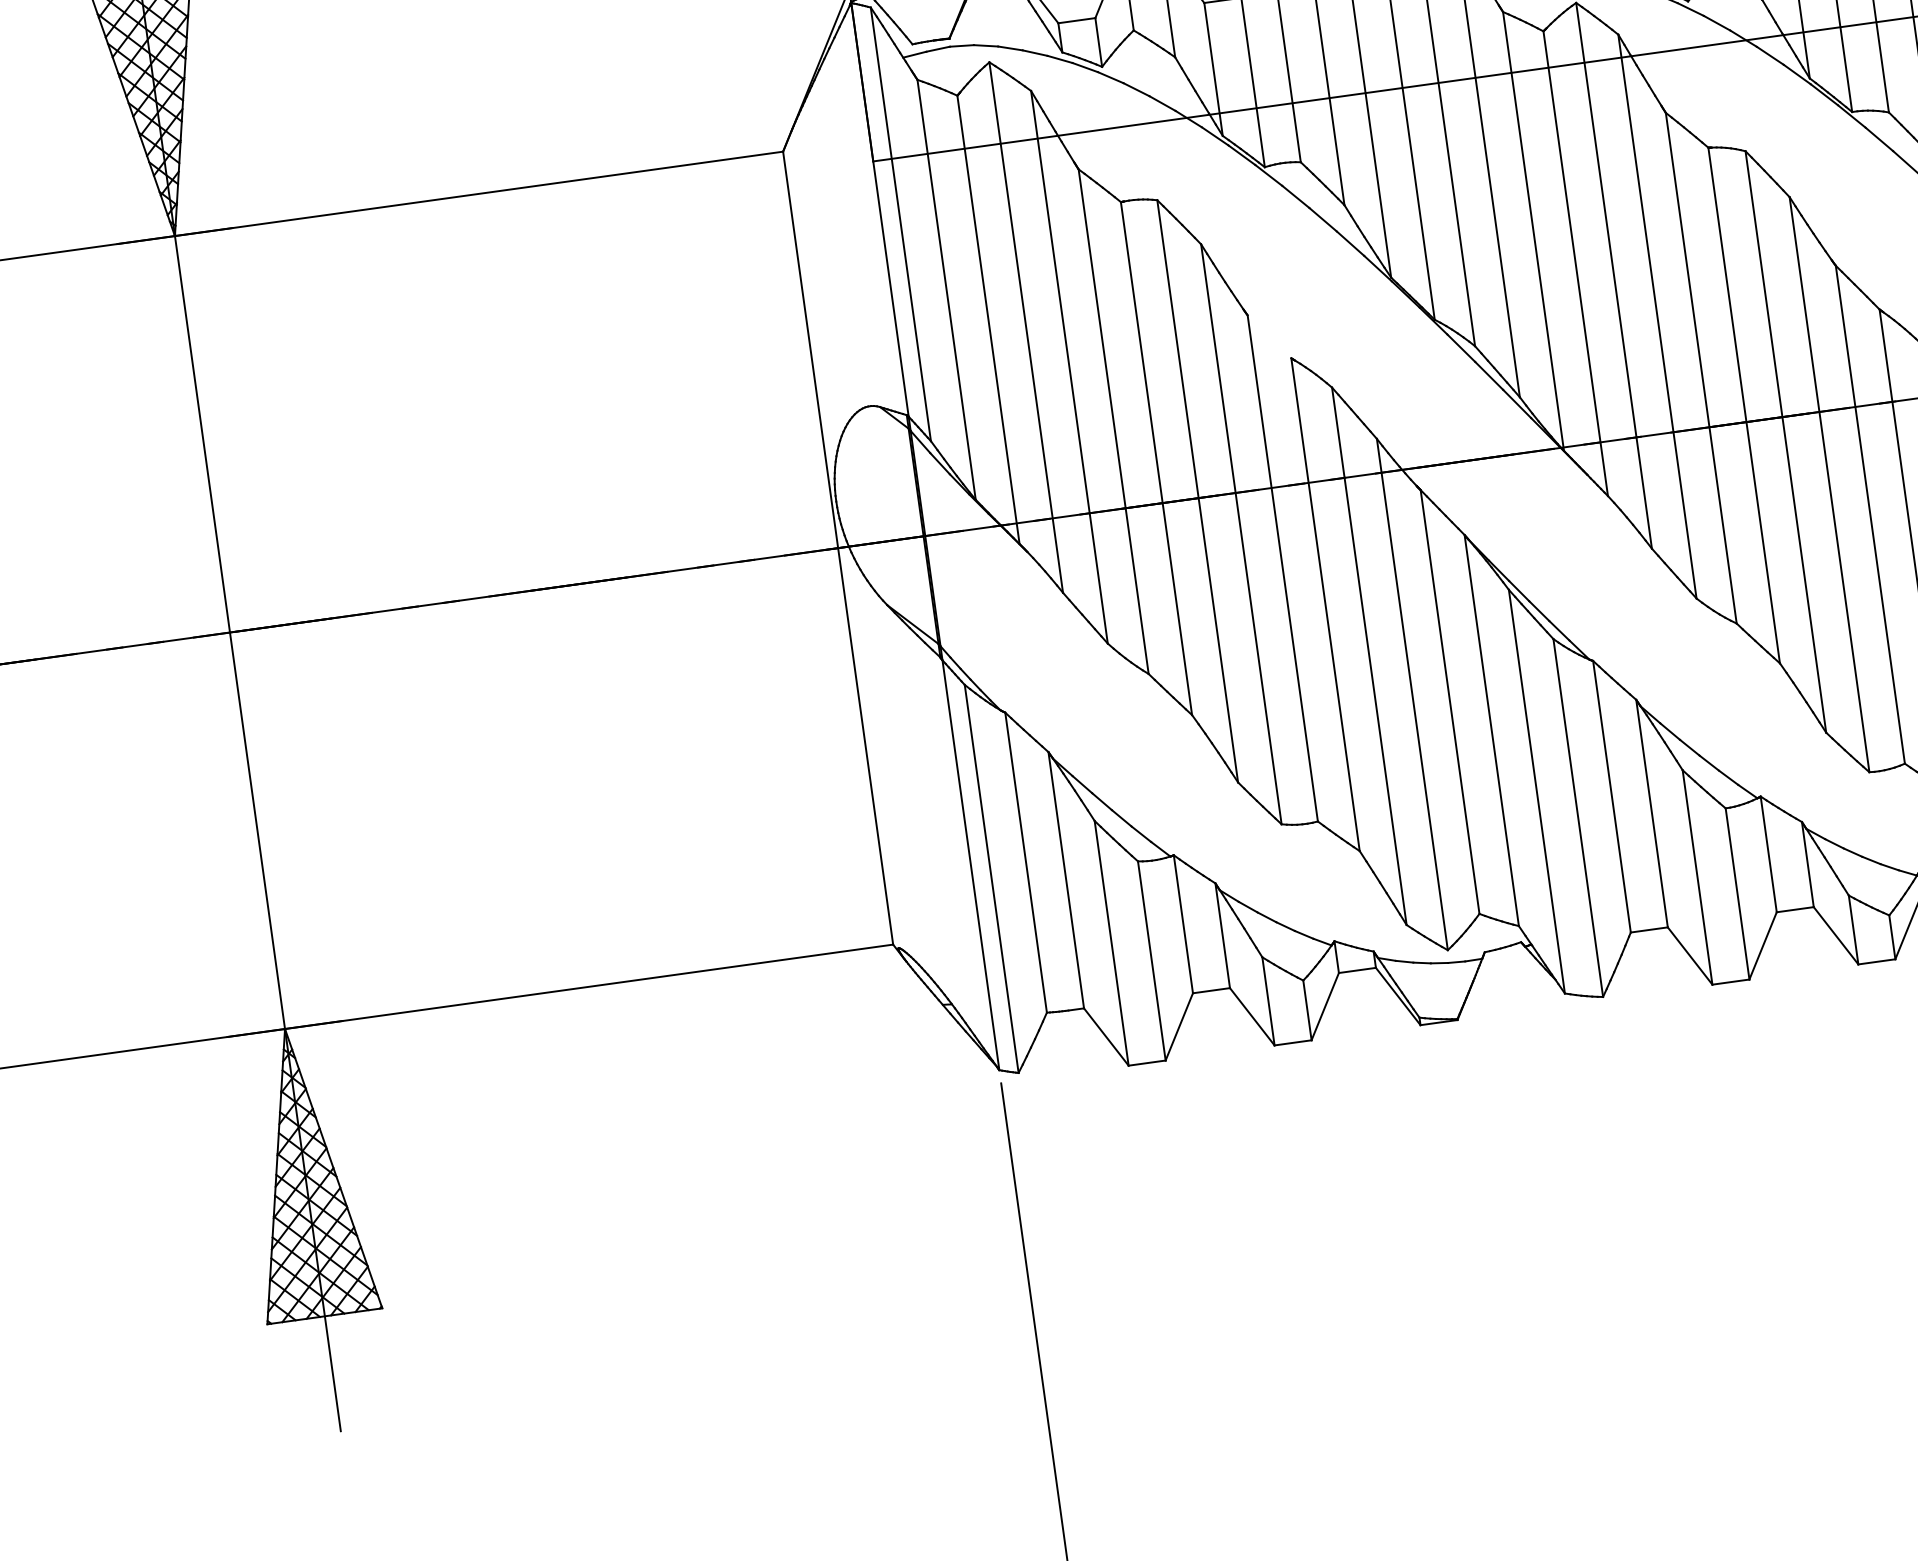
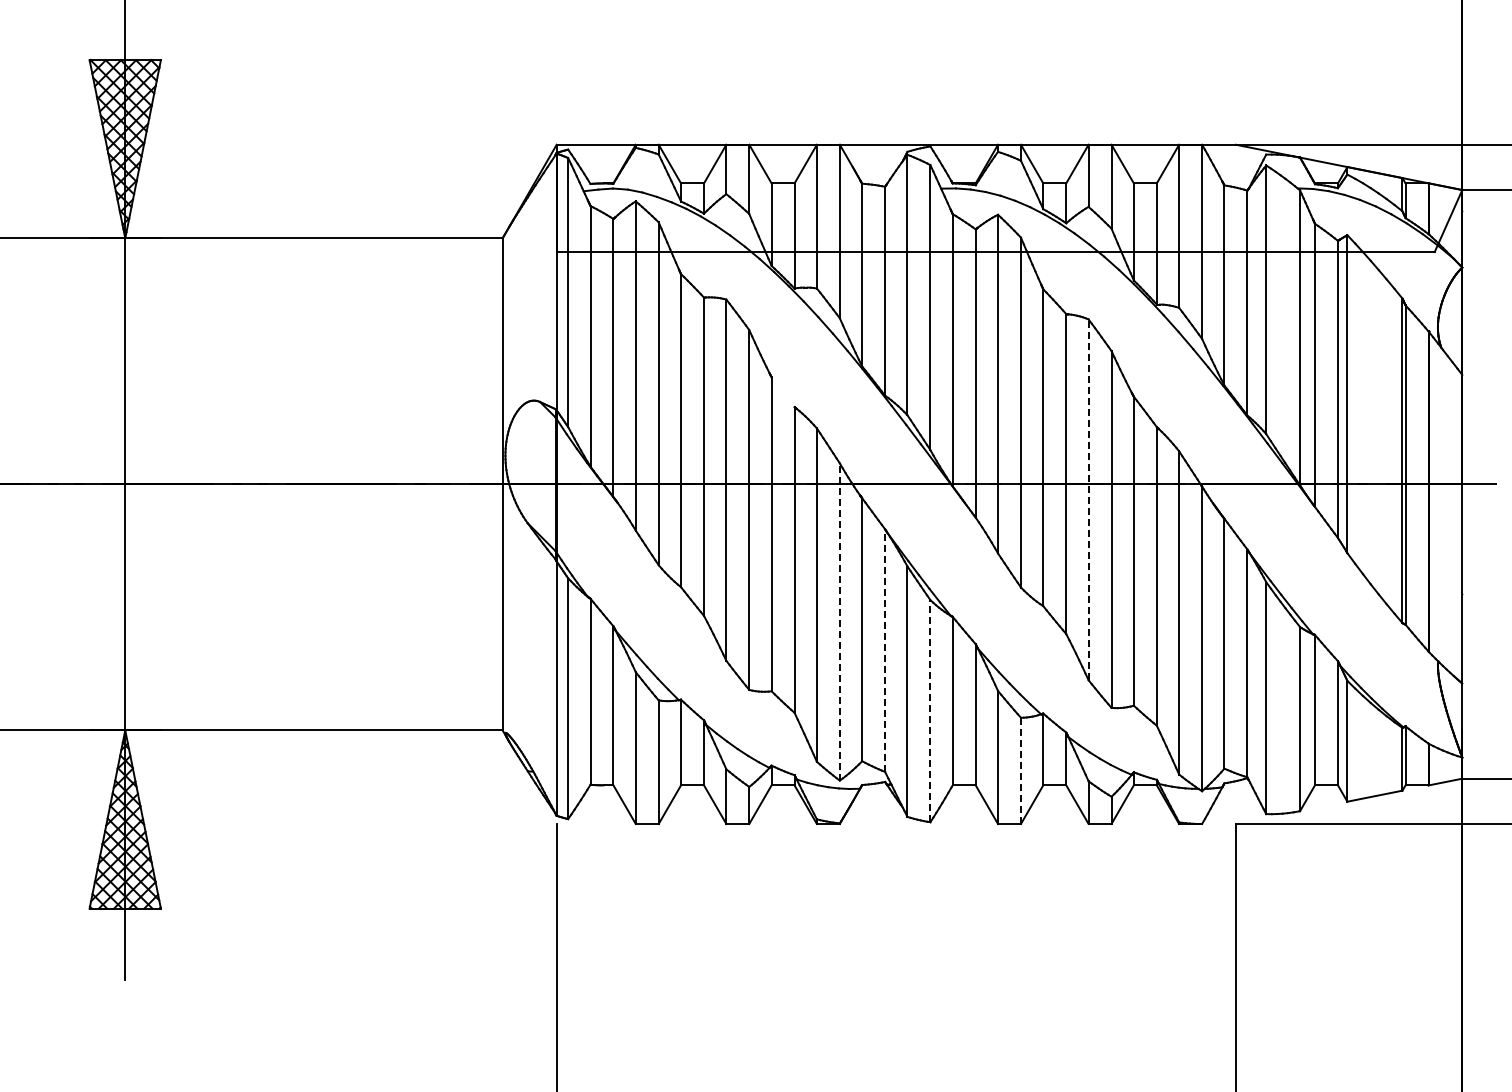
line: (1785, 441) -> (1088, 499), solid -> dashed
line: (1411, 695) -> (839, 622), solid -> dashed
line: (1492, 730) -> (885, 650), solid -> dashed
line: (1578, 816) -> (930, 710), solid -> dashed
line: (1736, 893) -> (1020, 770), solid -> dashed

